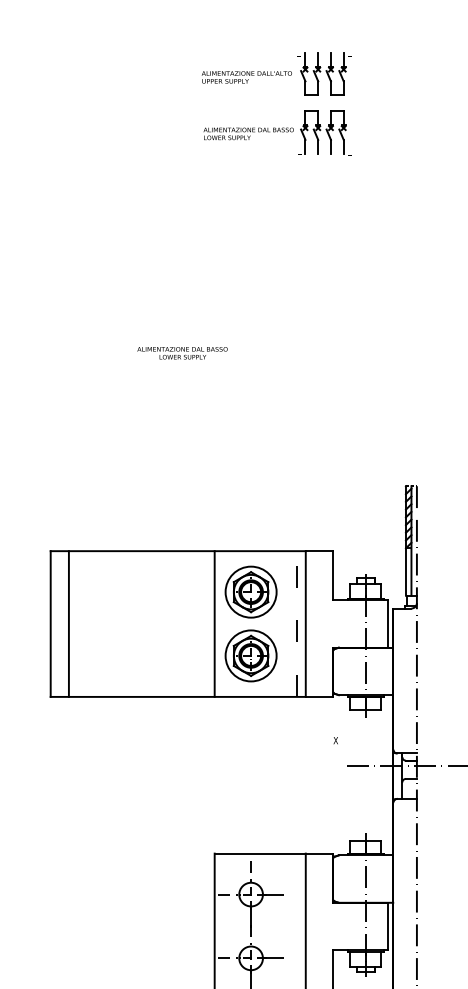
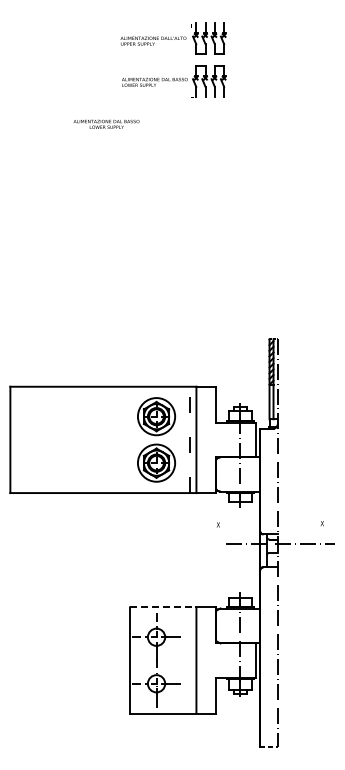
text: (182, 352) -> (106, 123), moved
line: (68, 623) -> (23, 439), removed
line: (214, 623) -> (129, 439), removed
line: (260, 853) -> (163, 607), solid -> dashed

